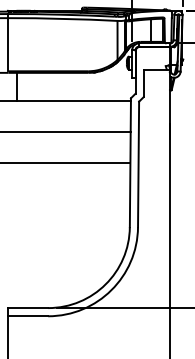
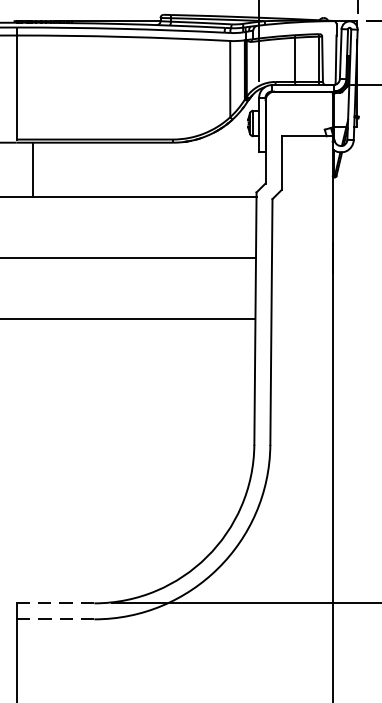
line: (28, 308) -> (55, 604), solid -> dashed
line: (28, 316) -> (55, 619), solid -> dashed

